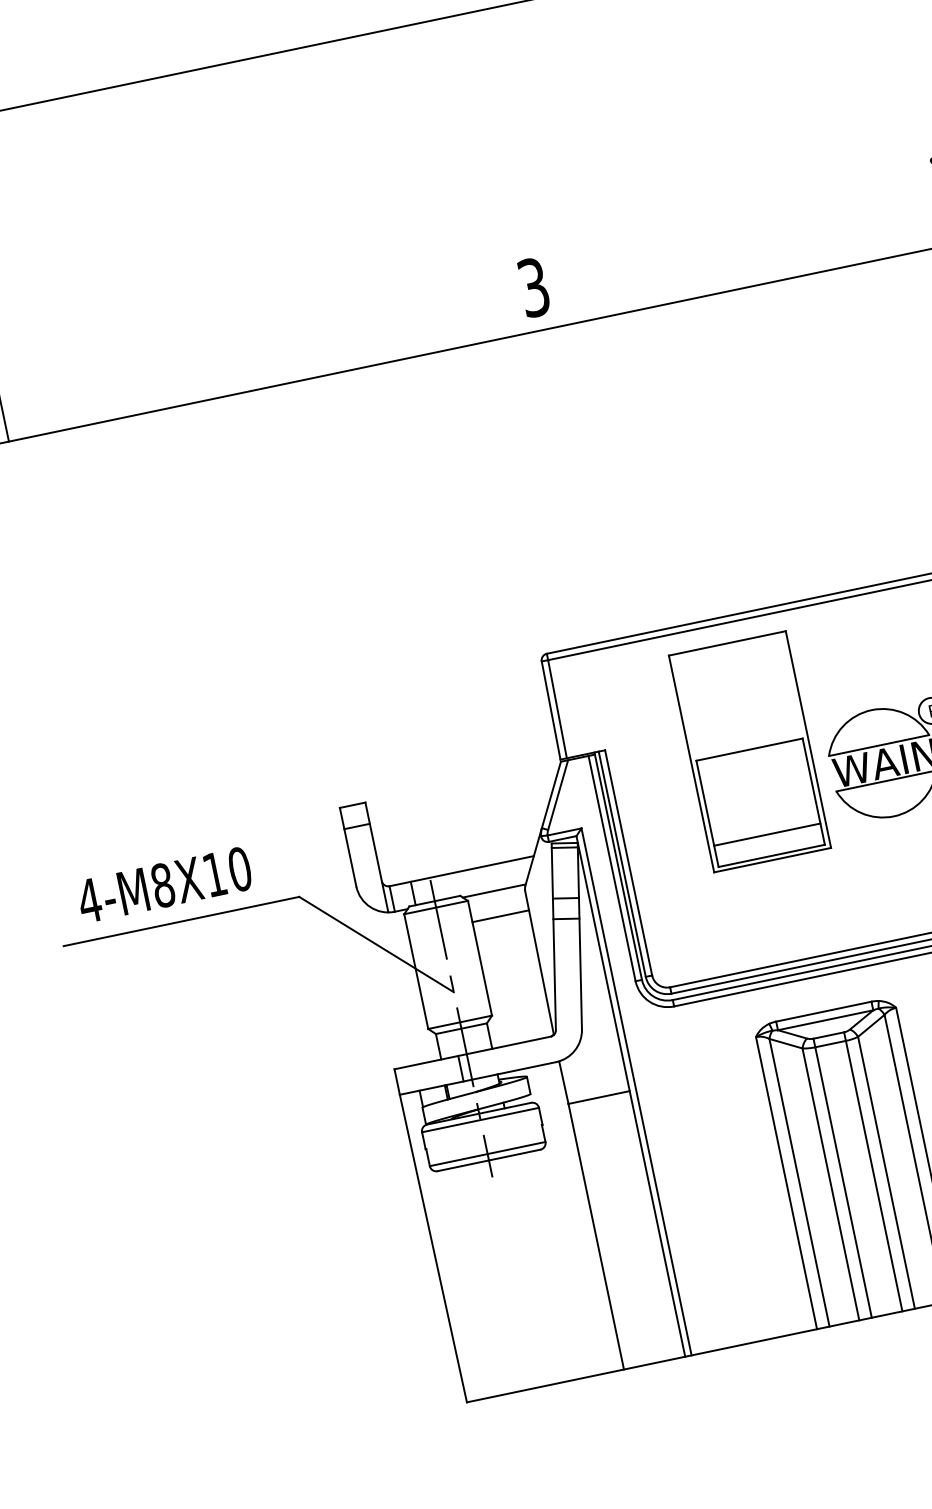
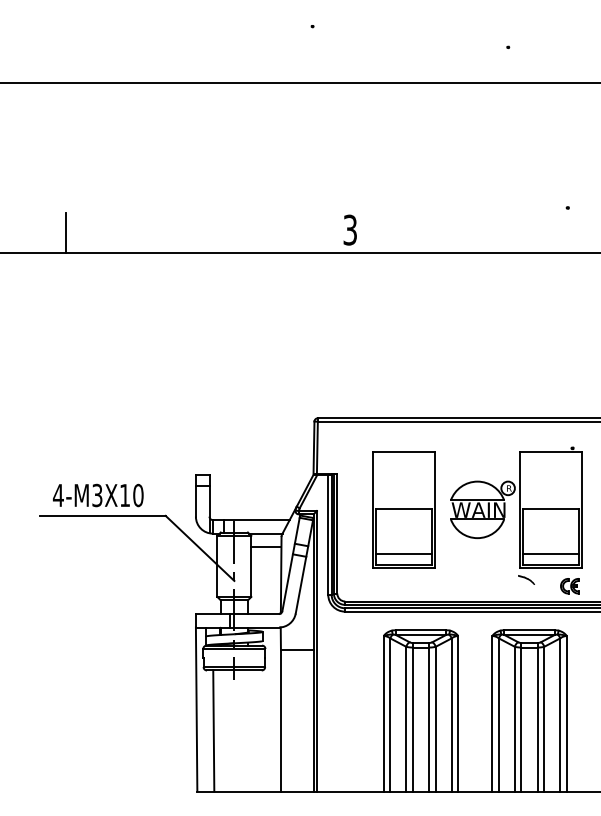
part: (748, 751) -> (403, 509), moved
text: (163, 885) -> (97, 495), 4-M8X10 -> 4-M3X10
line: (473, 1281) -> (213, 730), added

